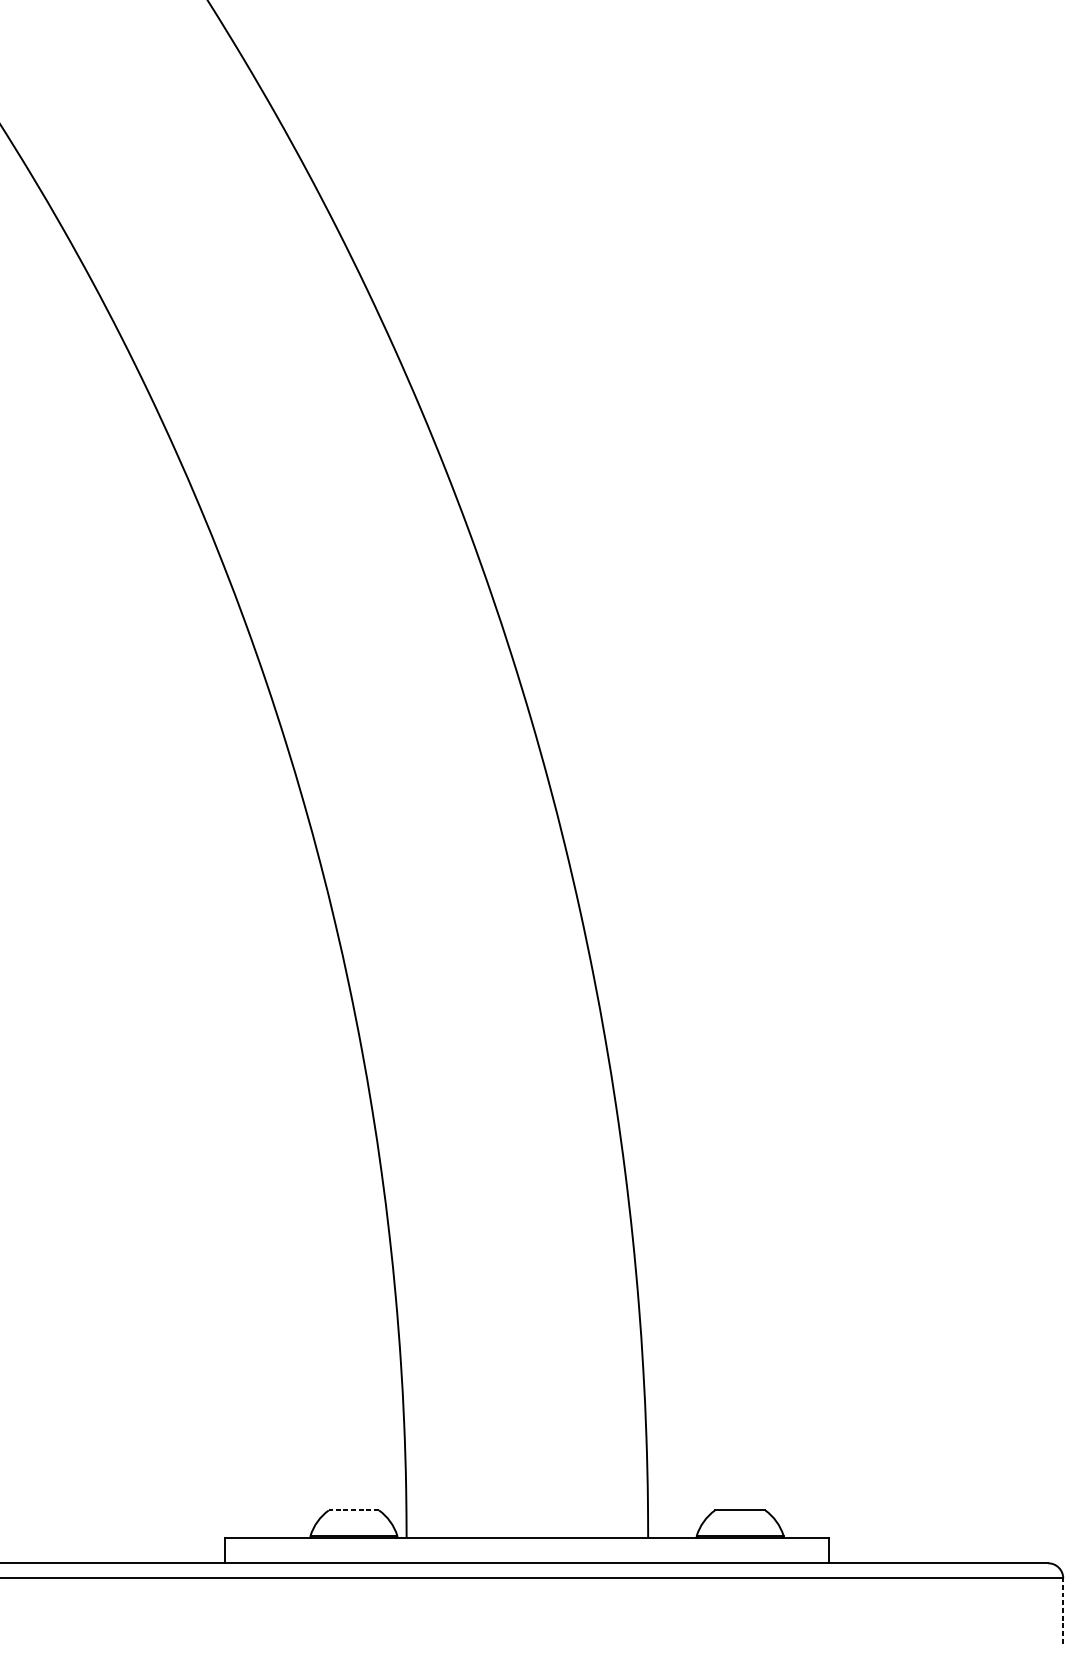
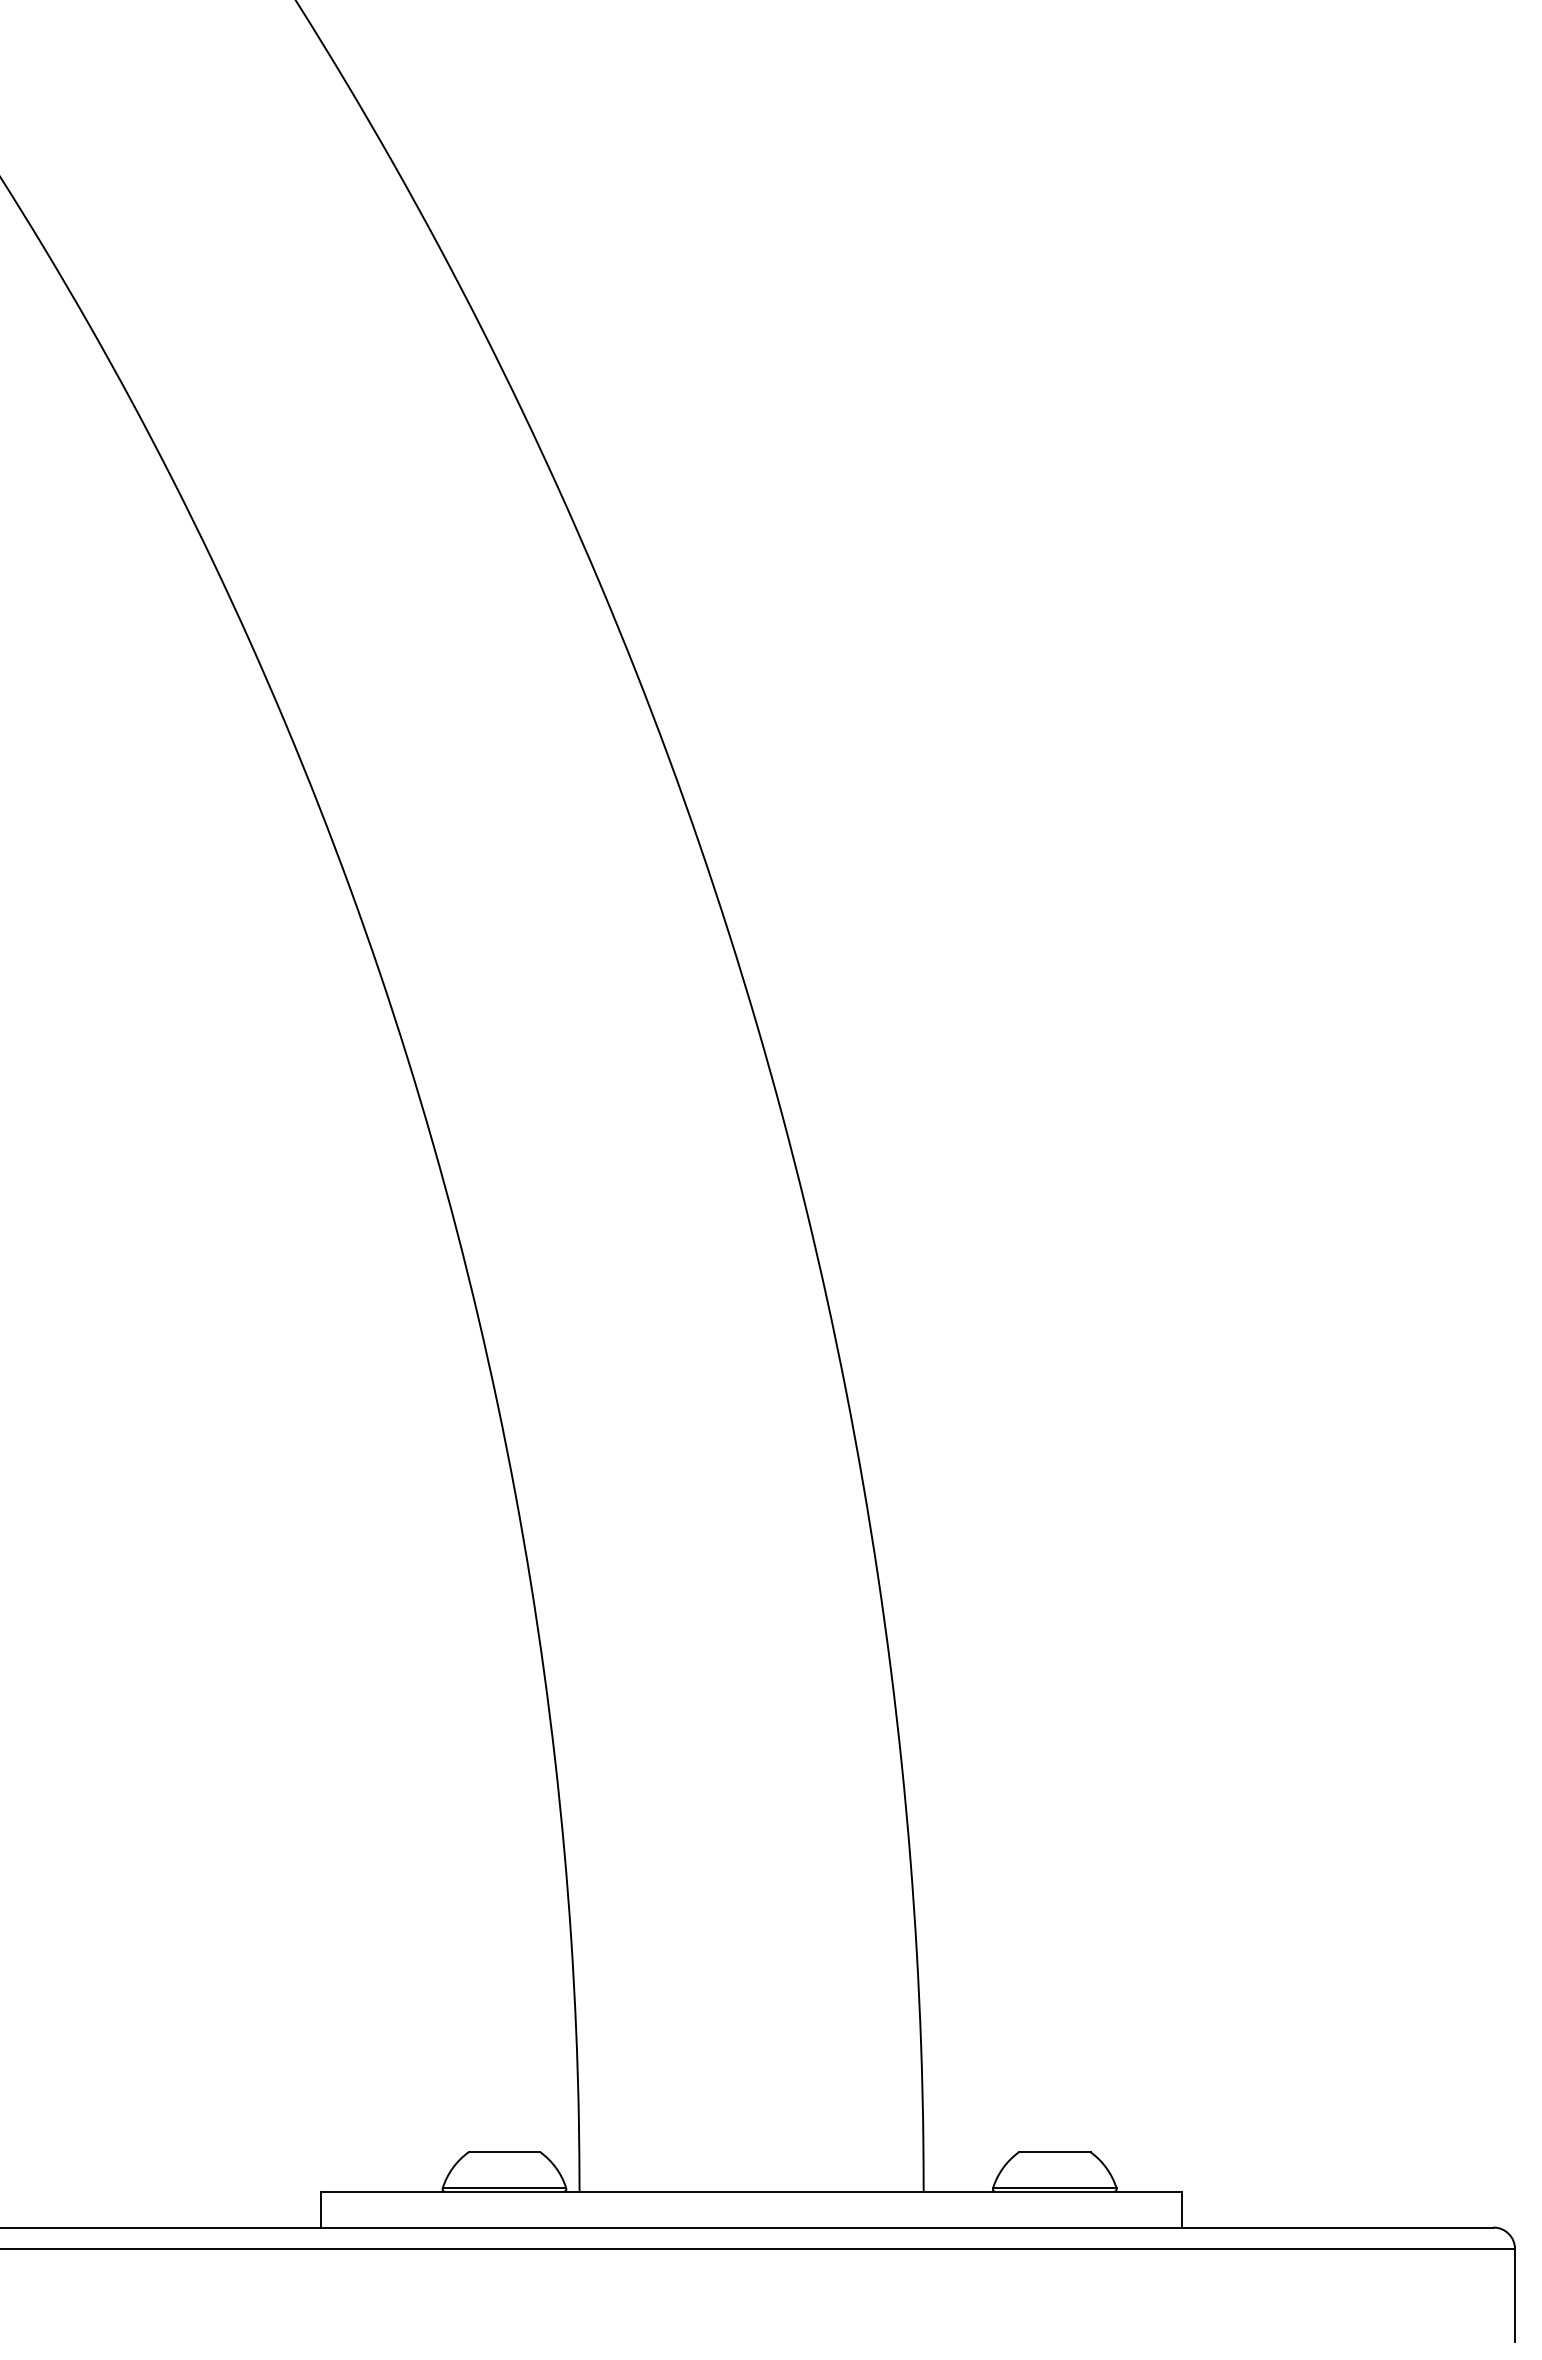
line: (353, 1510) -> (504, 2152), dashed -> solid
line: (1063, 1610) -> (1515, 2295), dashed -> solid

